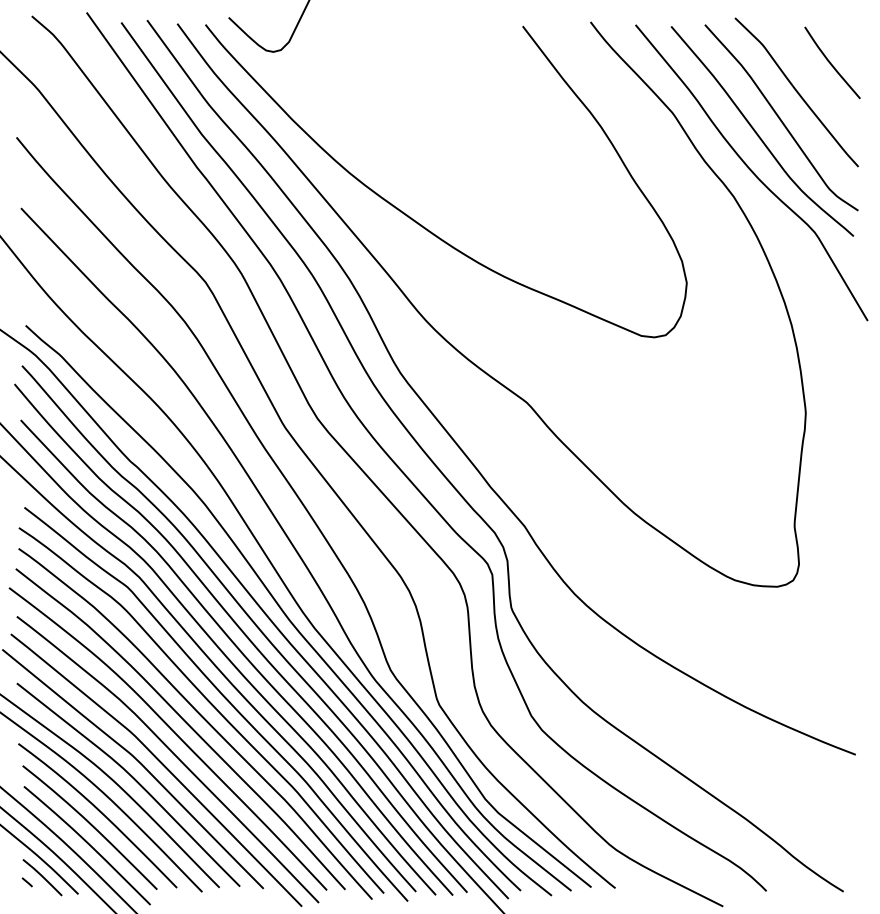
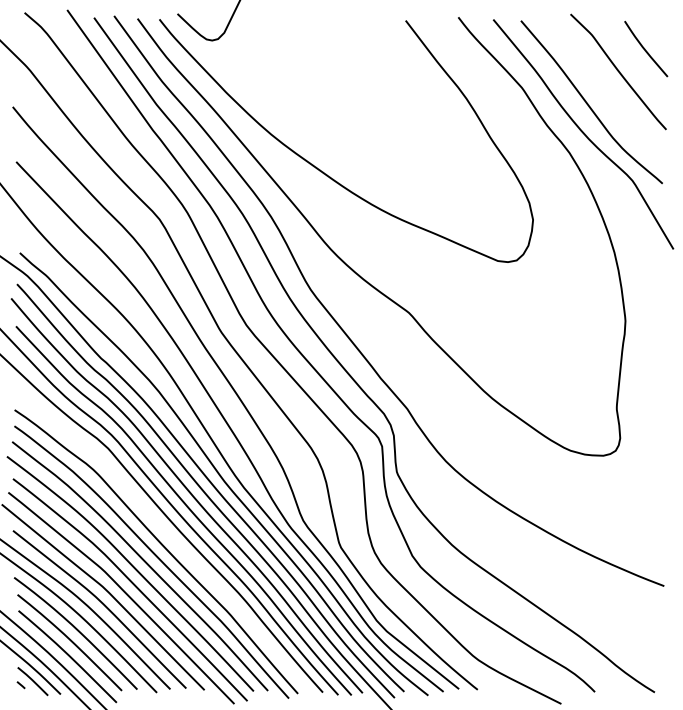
curve: (780, 117) -> (605, 91), removed
curve: (223, 697) -> (173, 541), removed

